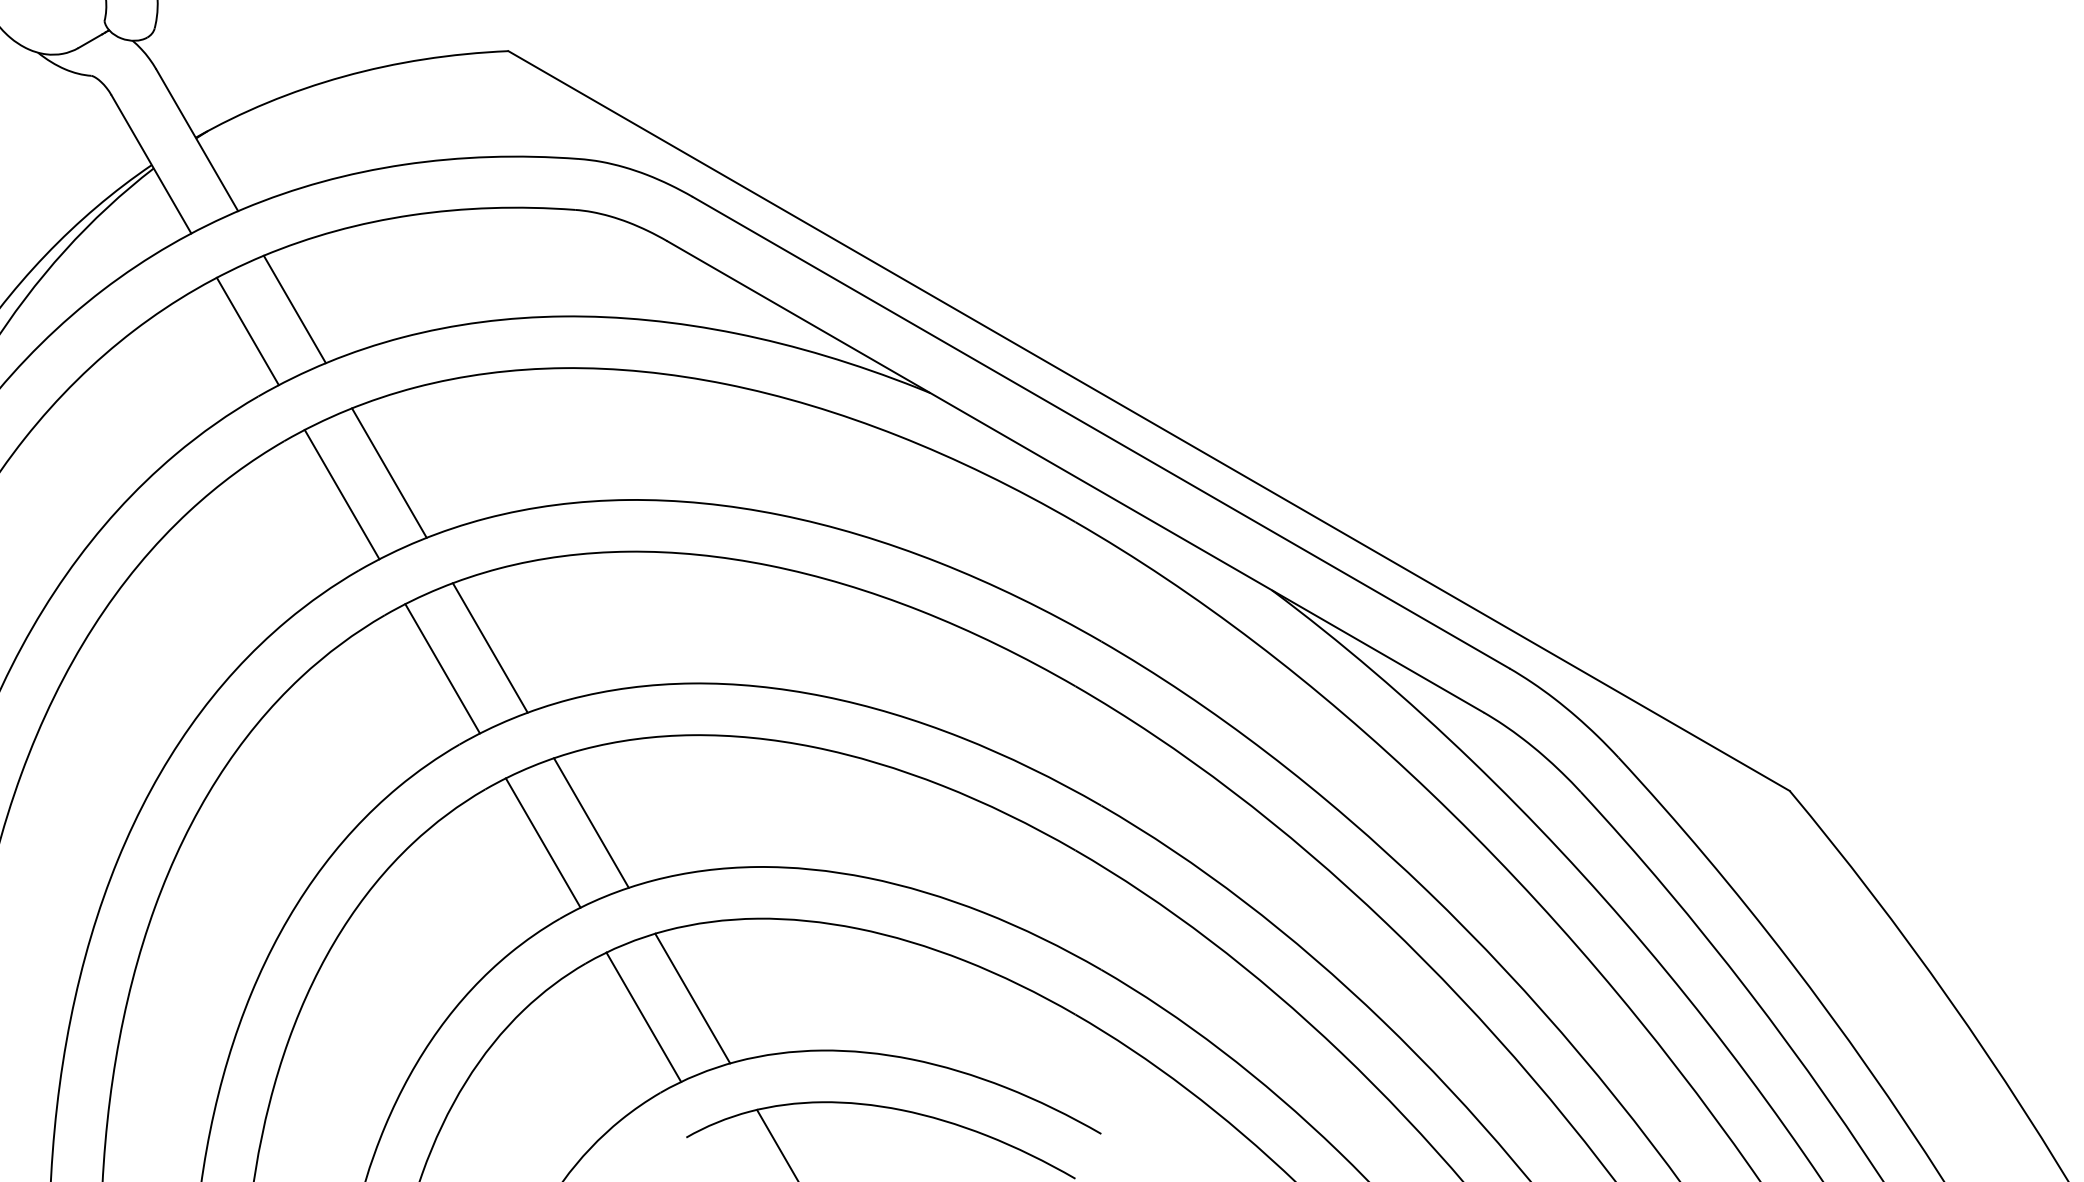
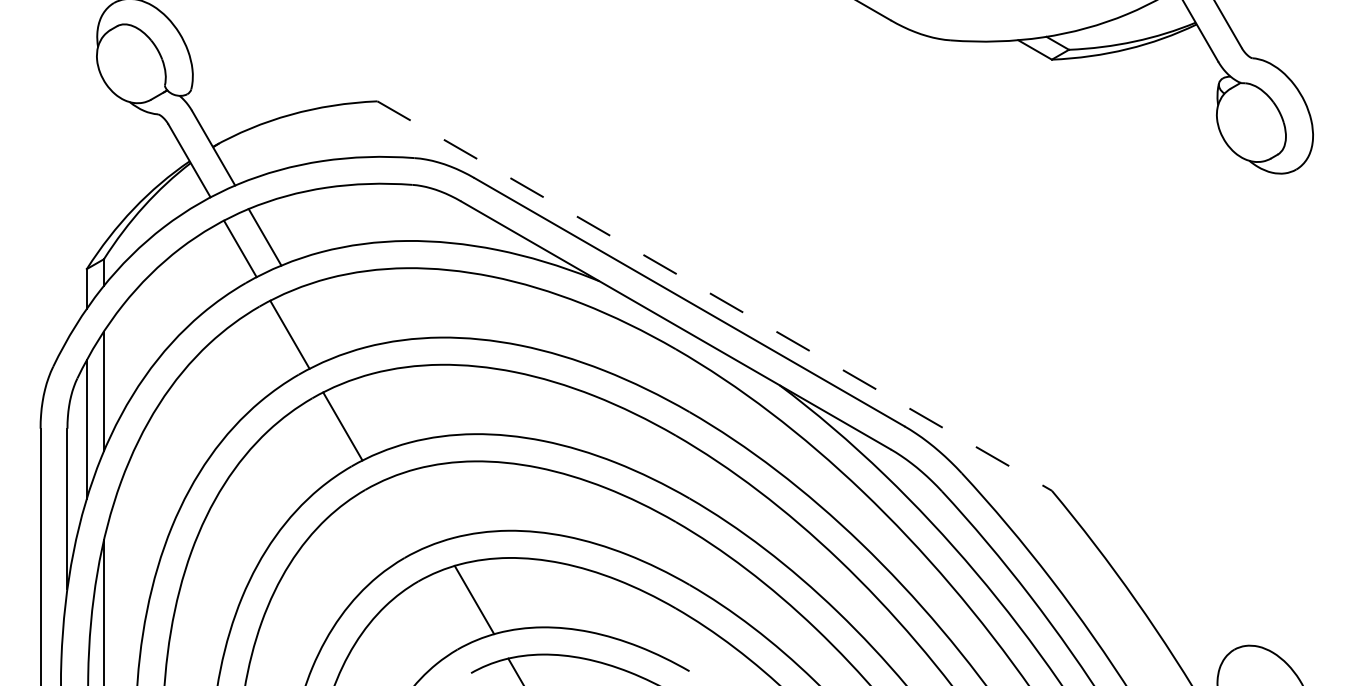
line: (1150, 421) -> (715, 296), solid -> dashed
line: (388, 473) -> (314, 323), removed
line: (489, 647) -> (367, 415), removed
line: (590, 822) -> (420, 507), removed
line: (542, 843) -> (395, 518), removed
line: (643, 1016) -> (448, 609), removed

